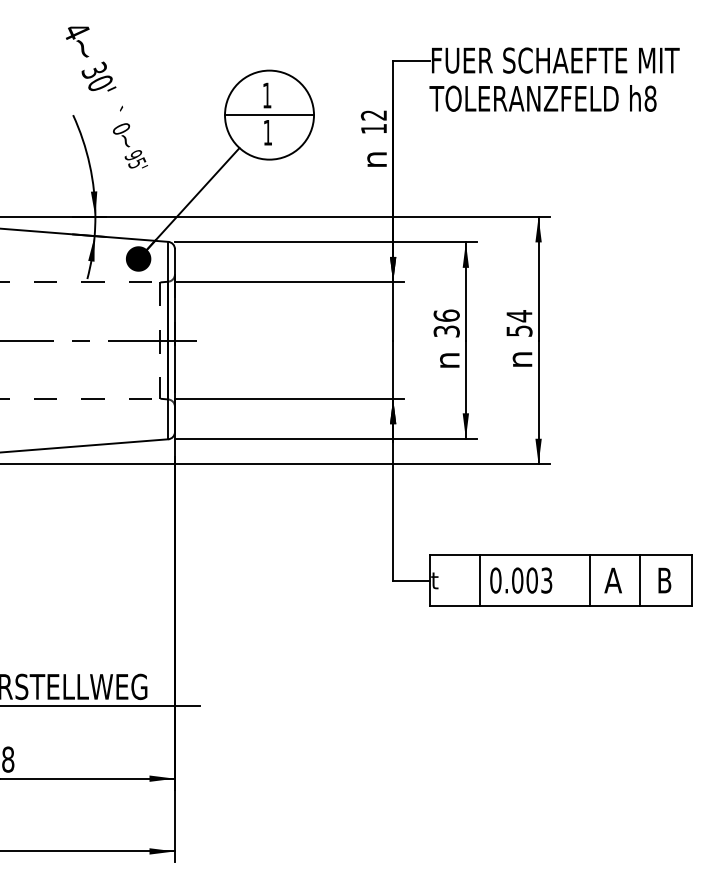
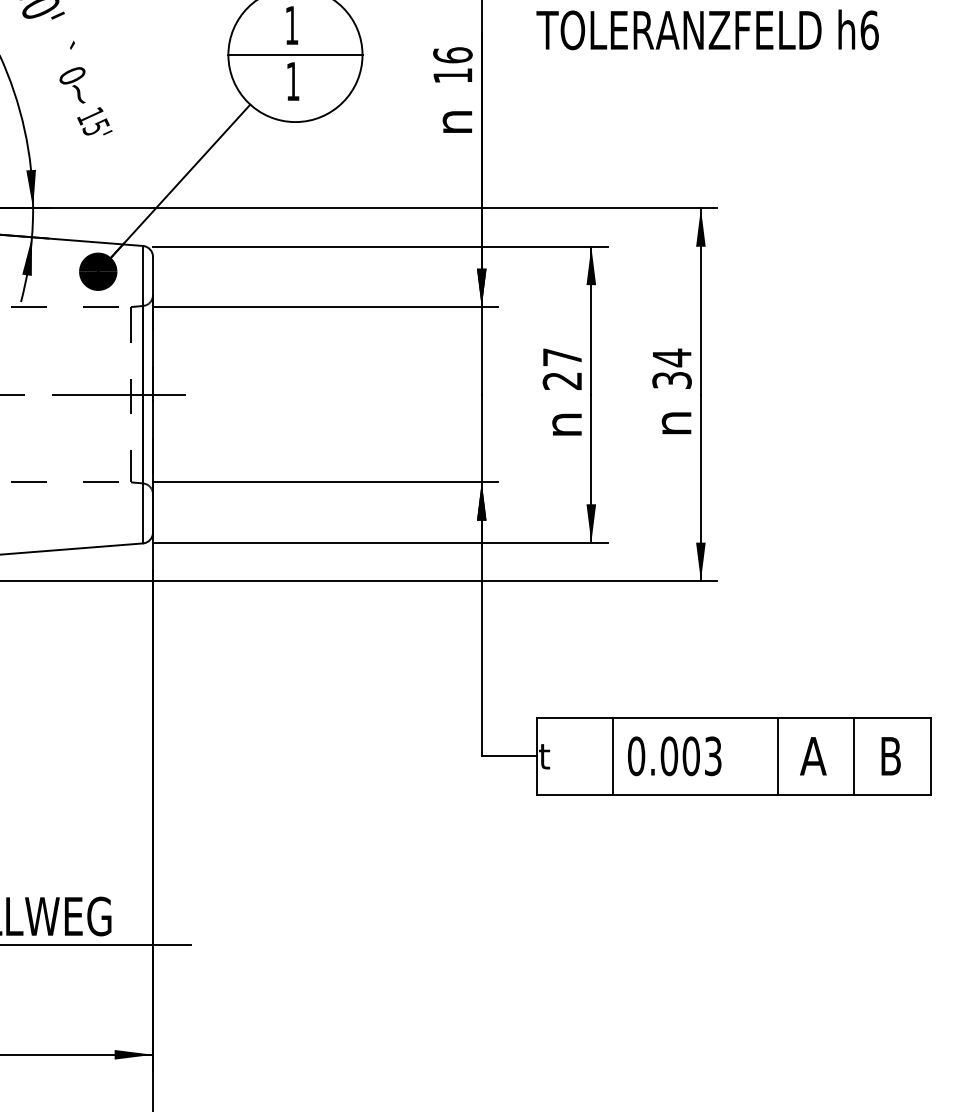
text: (650, 98) -> (869, 29), h8 -> h6
text: (373, 115) -> (452, 55), 12 -> 16
text: (133, 155) -> (90, 115), 95' -> 15'
text: (446, 323) -> (562, 368), 36 -> 27
text: (518, 330) -> (670, 379), 54 -> 34

